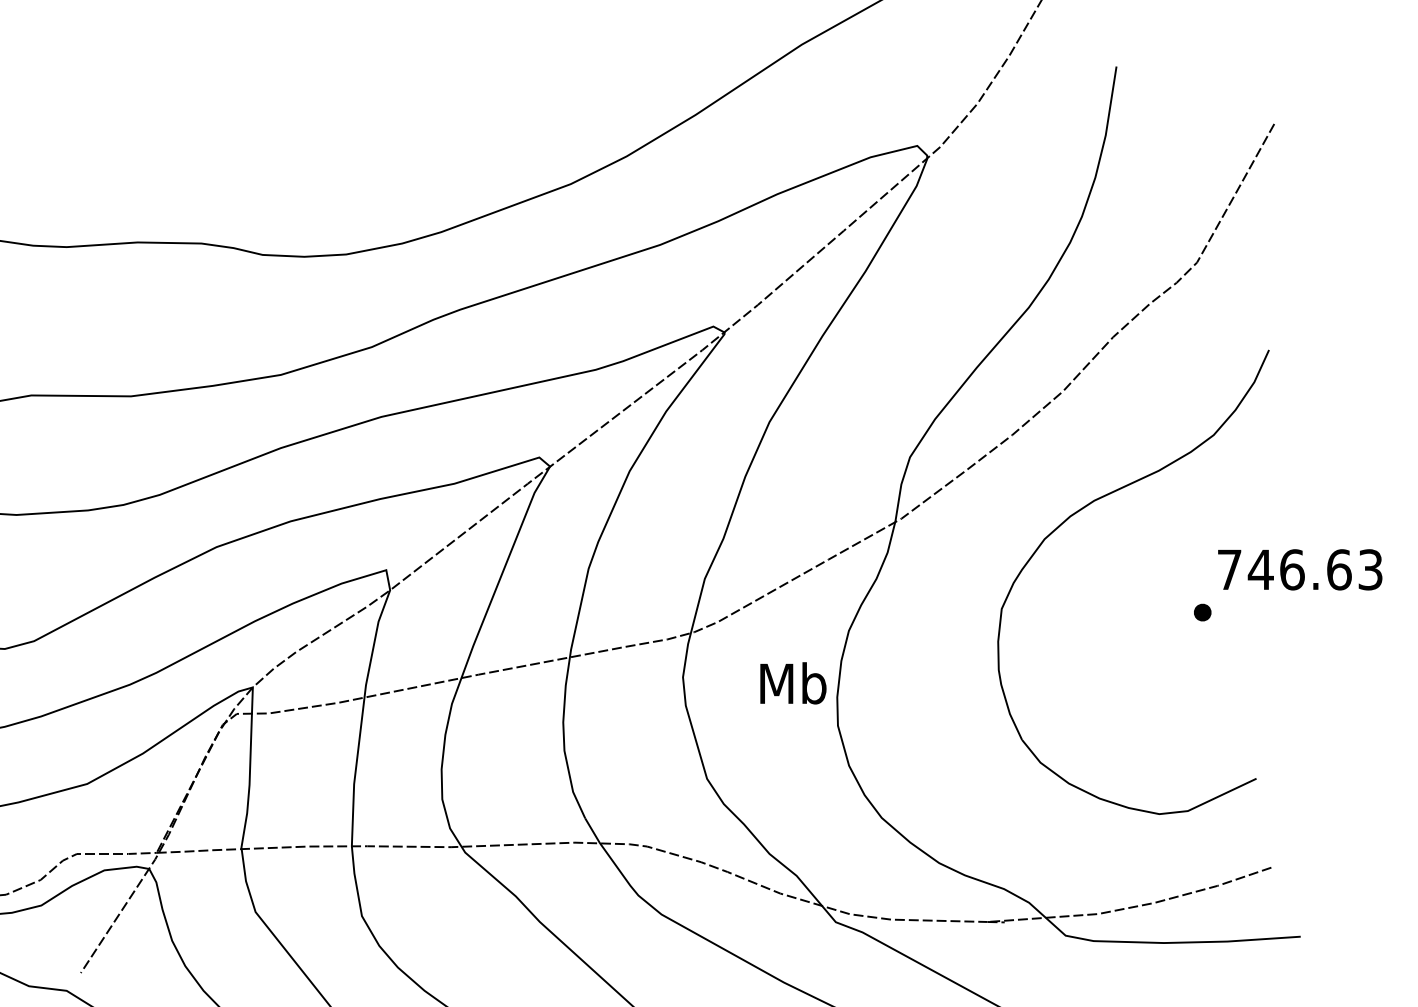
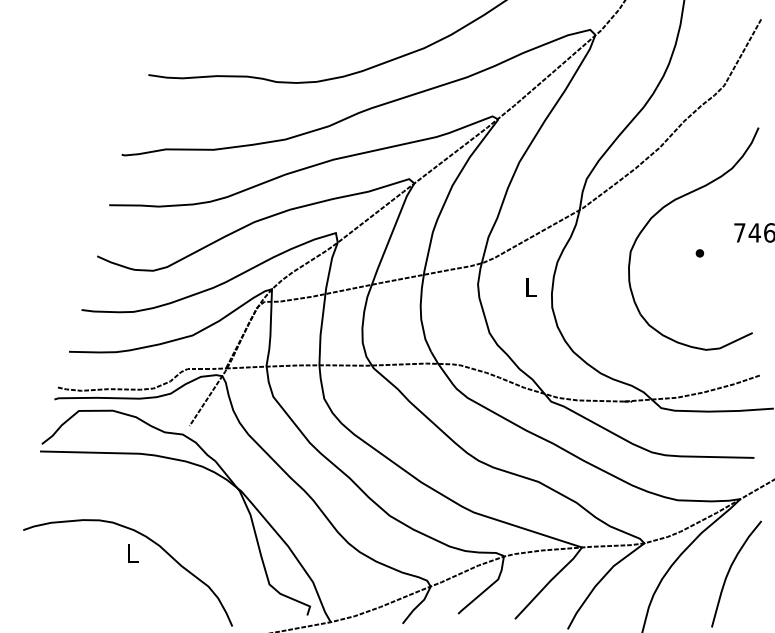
part: (1201, 612) -> (699, 253), moved
text: (792, 683) -> (530, 287), Mb -> L

